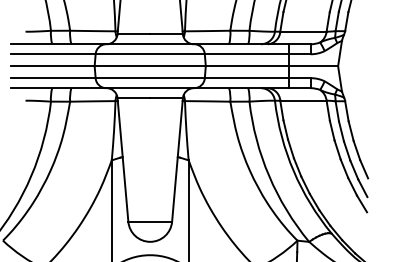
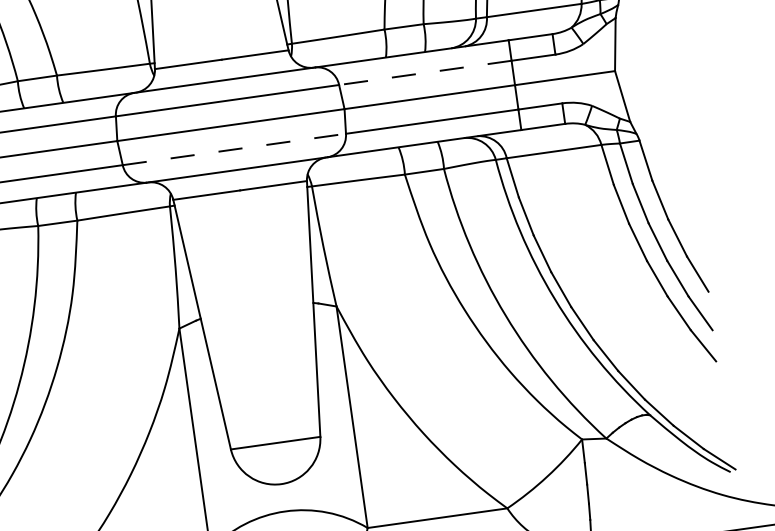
line: (246, 54) -> (424, 73), solid -> dashed
line: (150, 78) -> (235, 150), solid -> dashed

